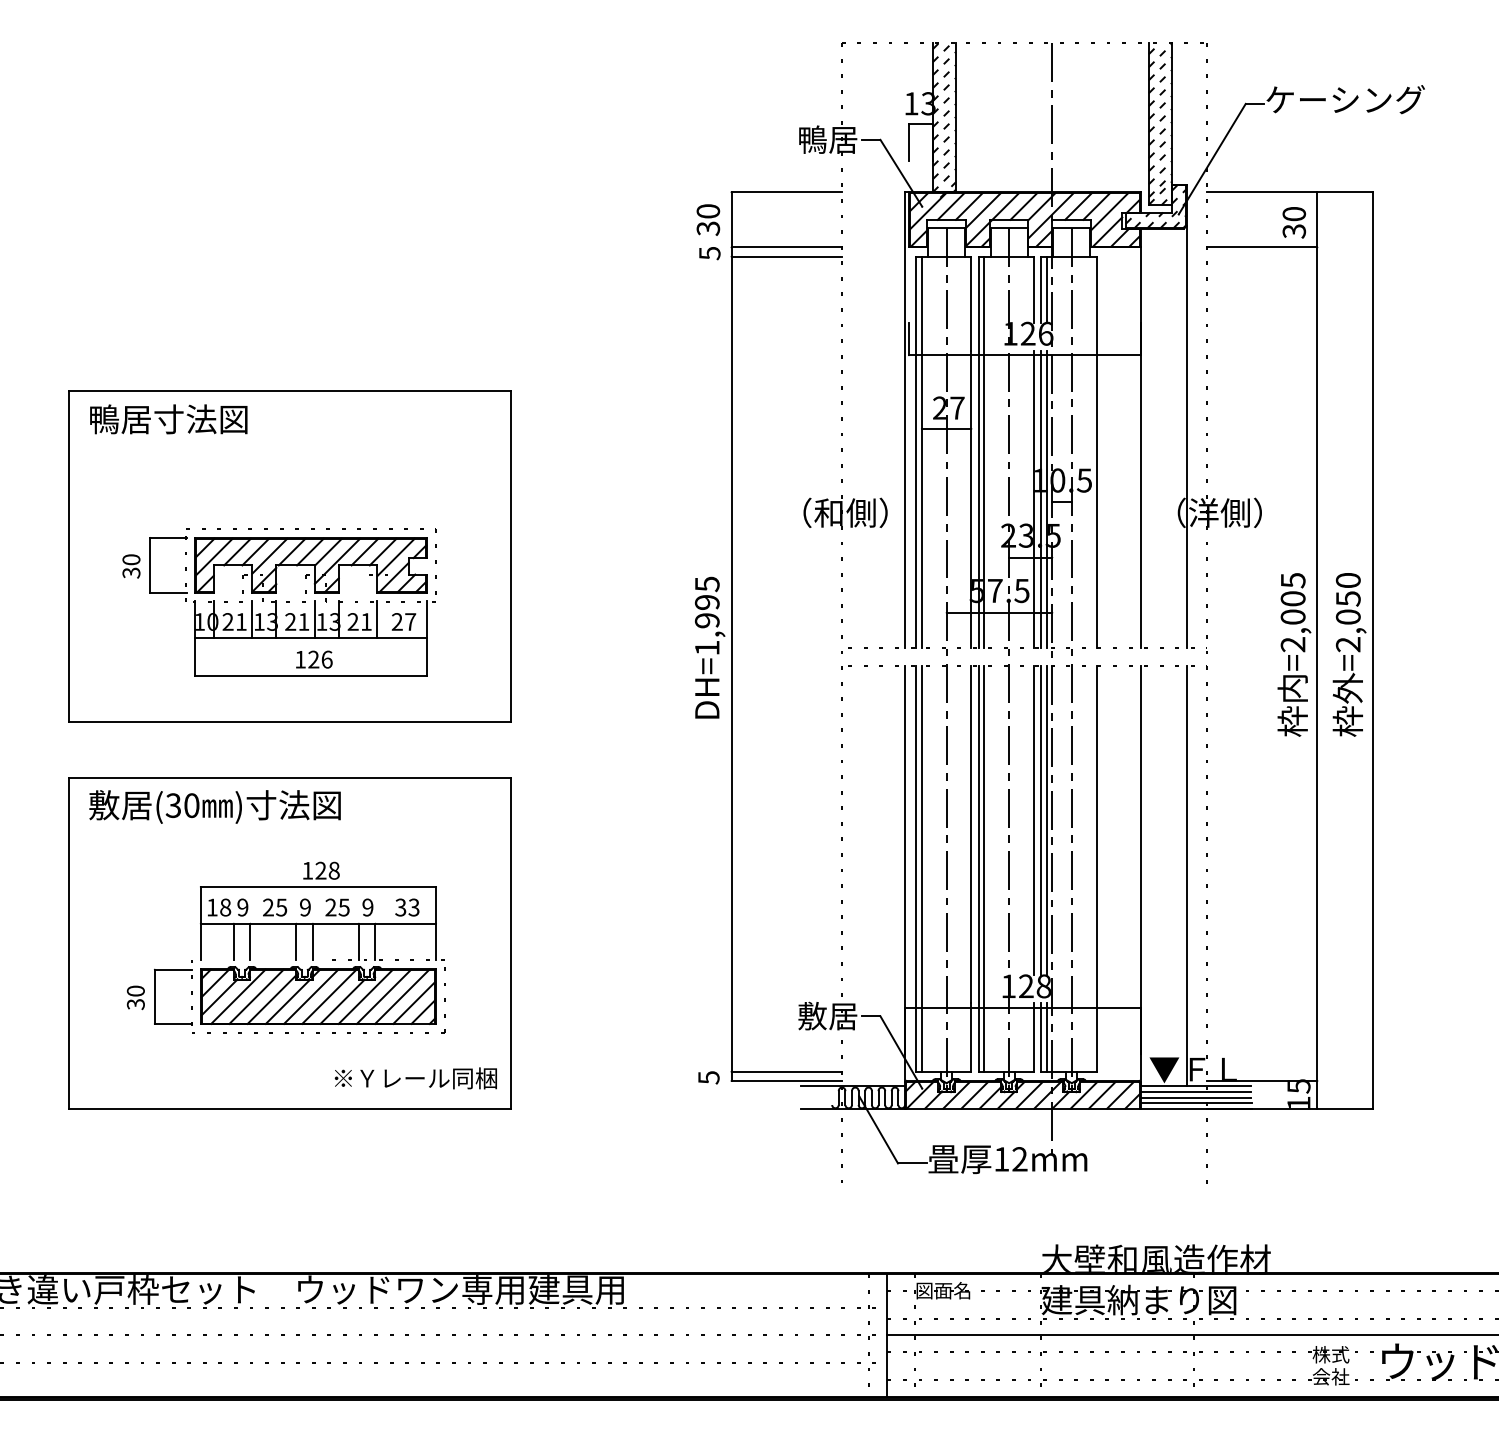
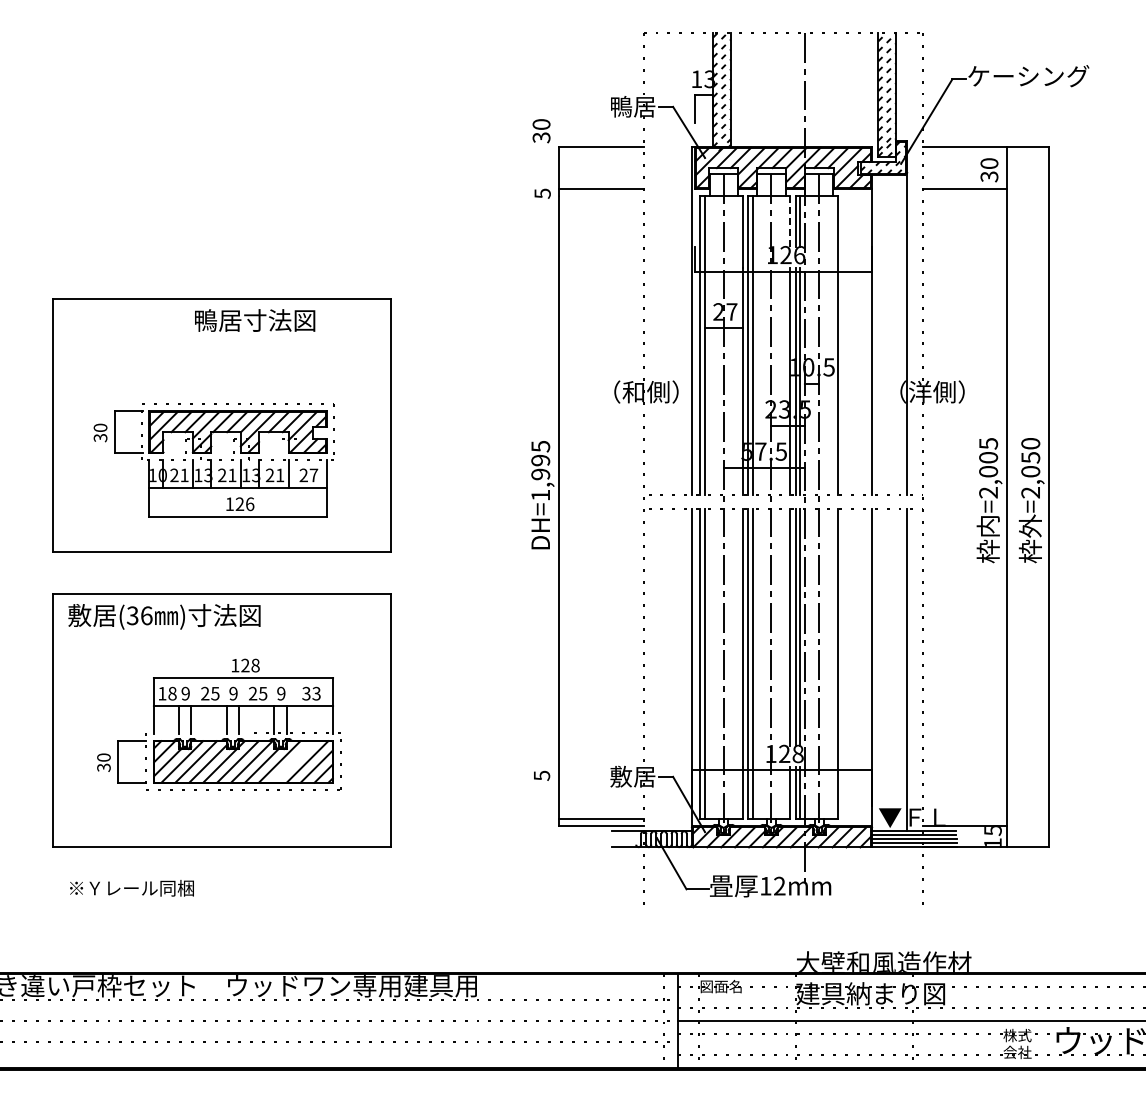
text: (708, 220) -> (541, 131), moved
line: (786, 257) -> (601, 196), removed
line: (1034, 289) -> (790, 221), solid -> dashed
text: (169, 419) -> (255, 320), moved
text: (191, 805) -> (146, 615), (30 -> (36
line: (383, 996) -> (293, 761), removed
text: (709, 1077) -> (542, 775), moved
text: (415, 1078) -> (131, 888), moved

